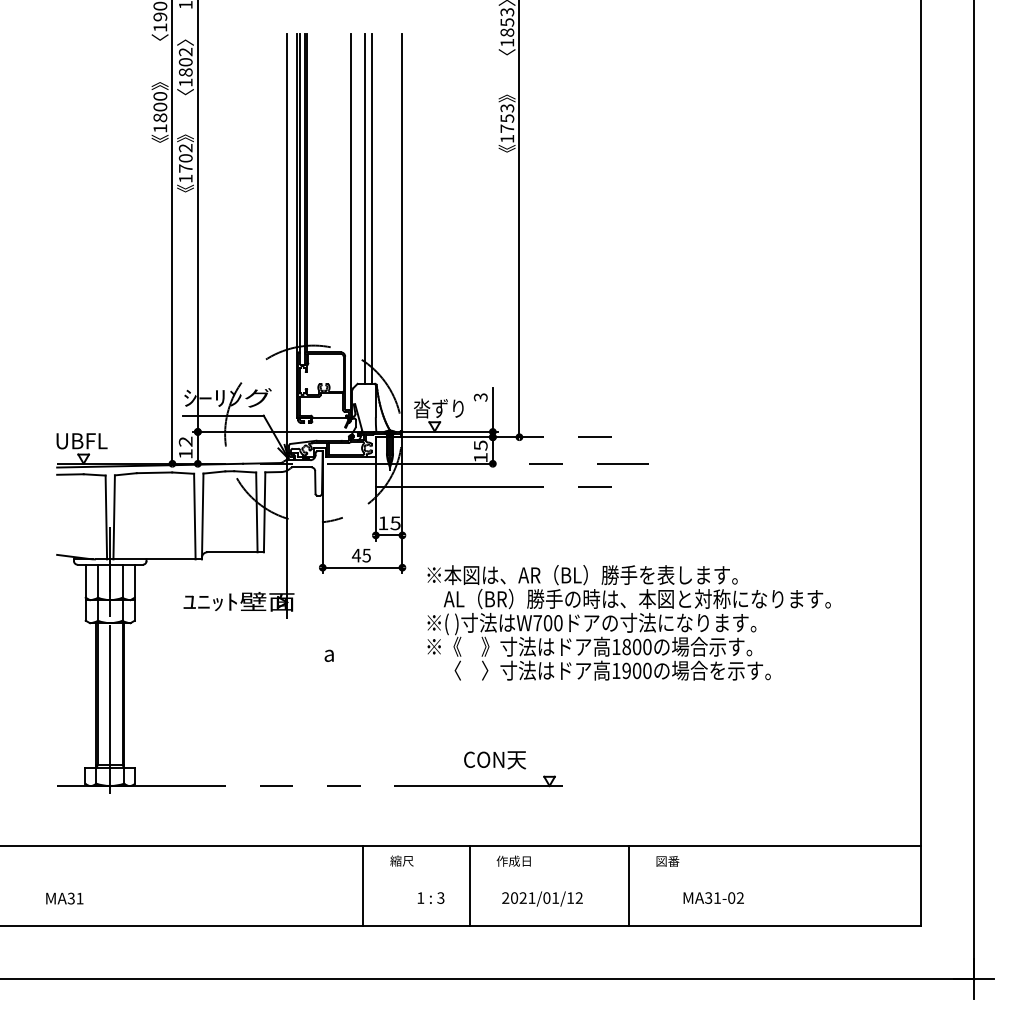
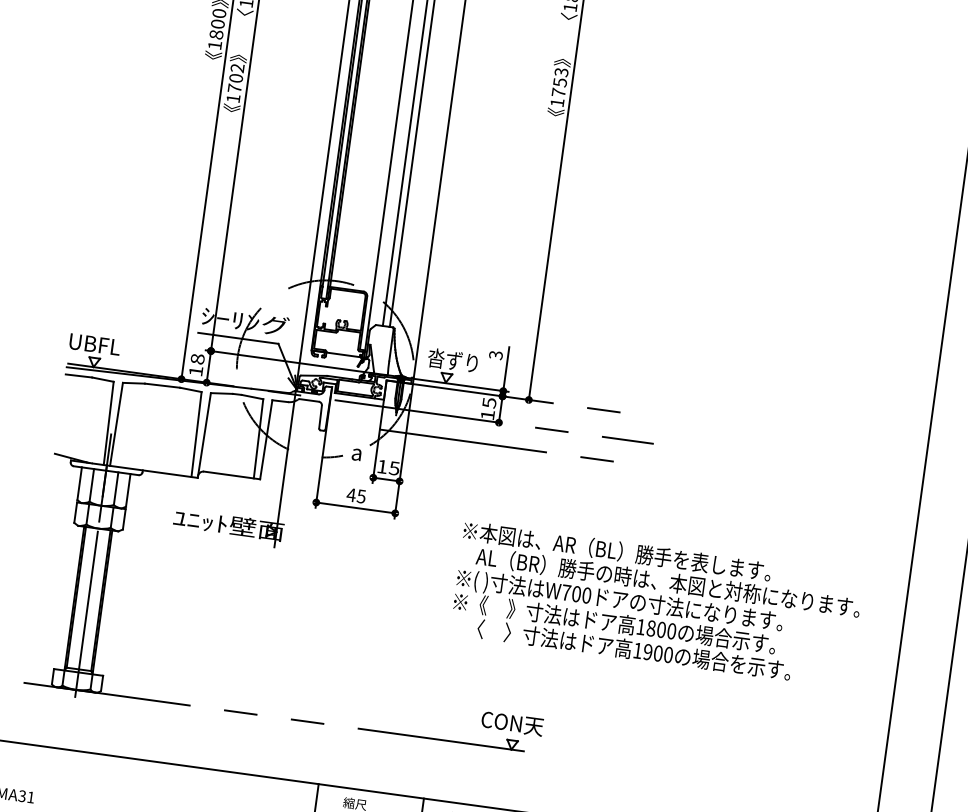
text: (185, 441) -> (197, 358), 12 -> 18
text: (628, 622) -> (656, 604), moved
text: (328, 655) -> (355, 454), moved
text: (495, 760) -> (512, 724), moved

